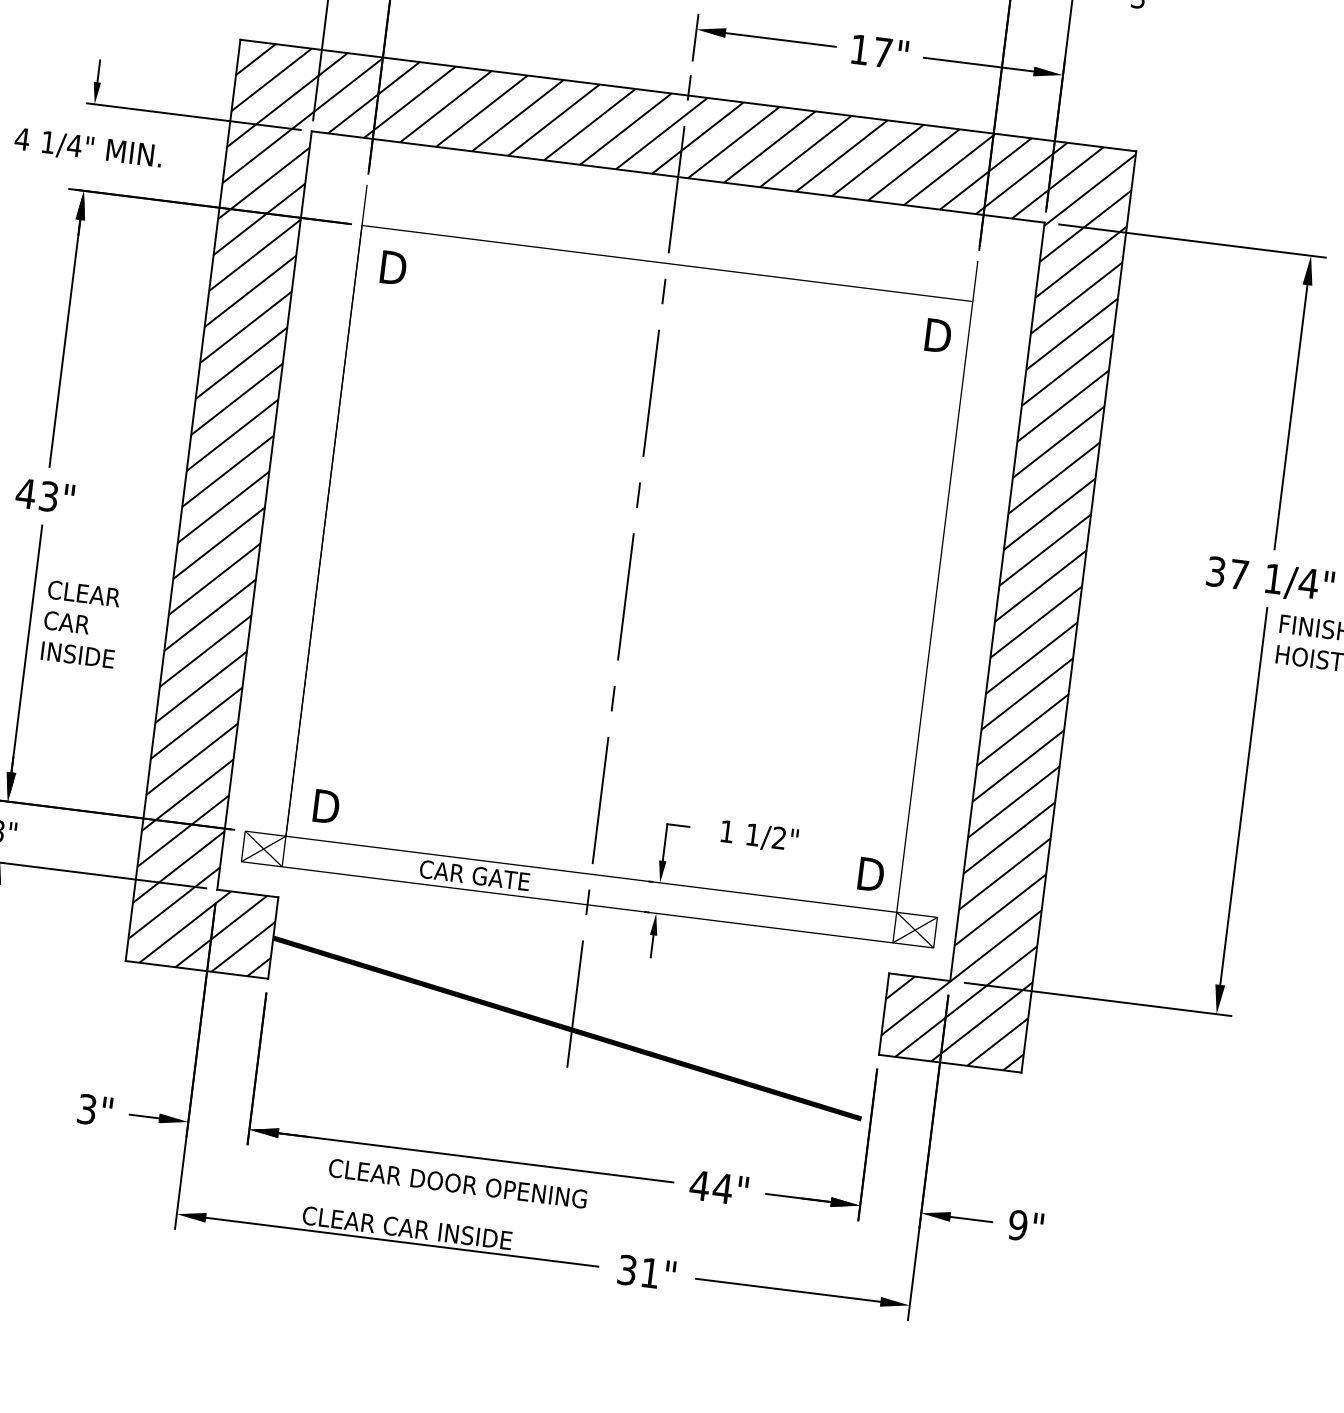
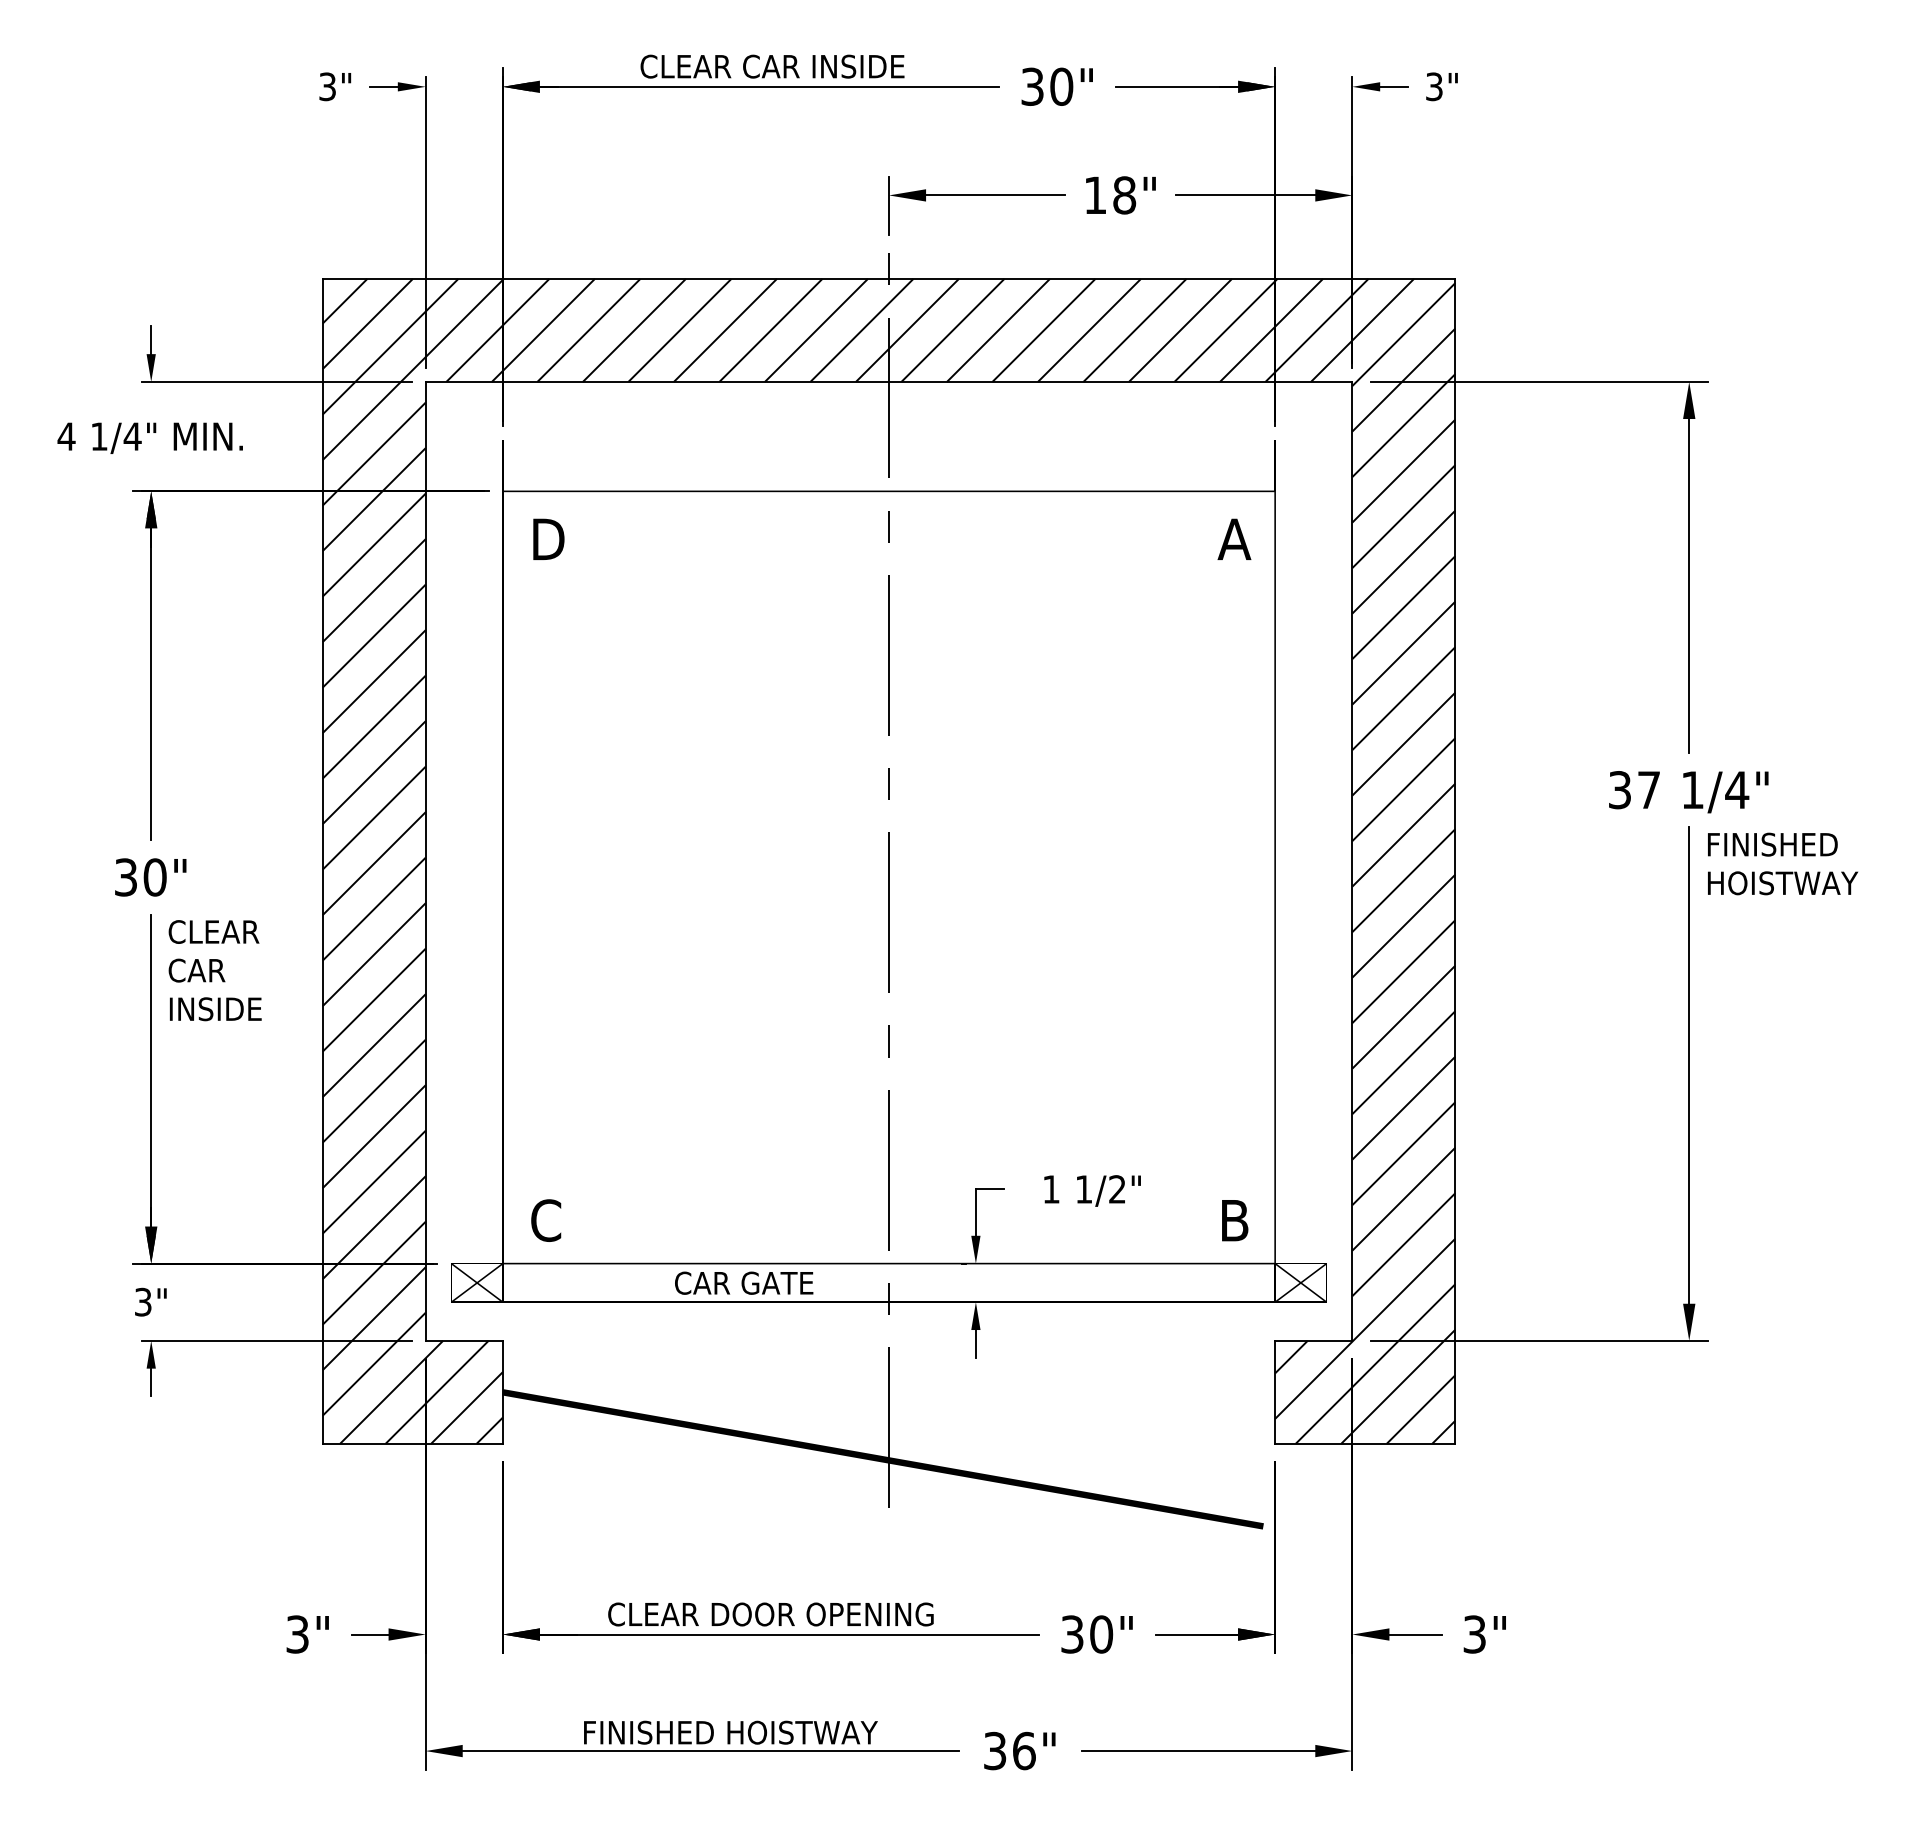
text: (882, 52) -> (1124, 195), 17" -> 18"
text: (936, 335) -> (1235, 539), D -> A
text: (36, 495) -> (139, 877), 43" -> 30"
text: (80, 624) -> (214, 970), moved
text: (325, 806) -> (547, 1220), D -> C
text: (873, 874) -> (1240, 1220), D -> B
text: (457, 1183) -> (770, 1614), moved
text: (711, 1187) -> (1086, 1634), 44" -> 30"
text: (1017, 1225) -> (1474, 1634), 9" -> 3"
text: (419, 1229) -> (729, 1732), CLEAR CAR INSIDE -> FINISHED HOISTWAY
text: (650, 1272) -> (1024, 1750), 31" -> 36"

